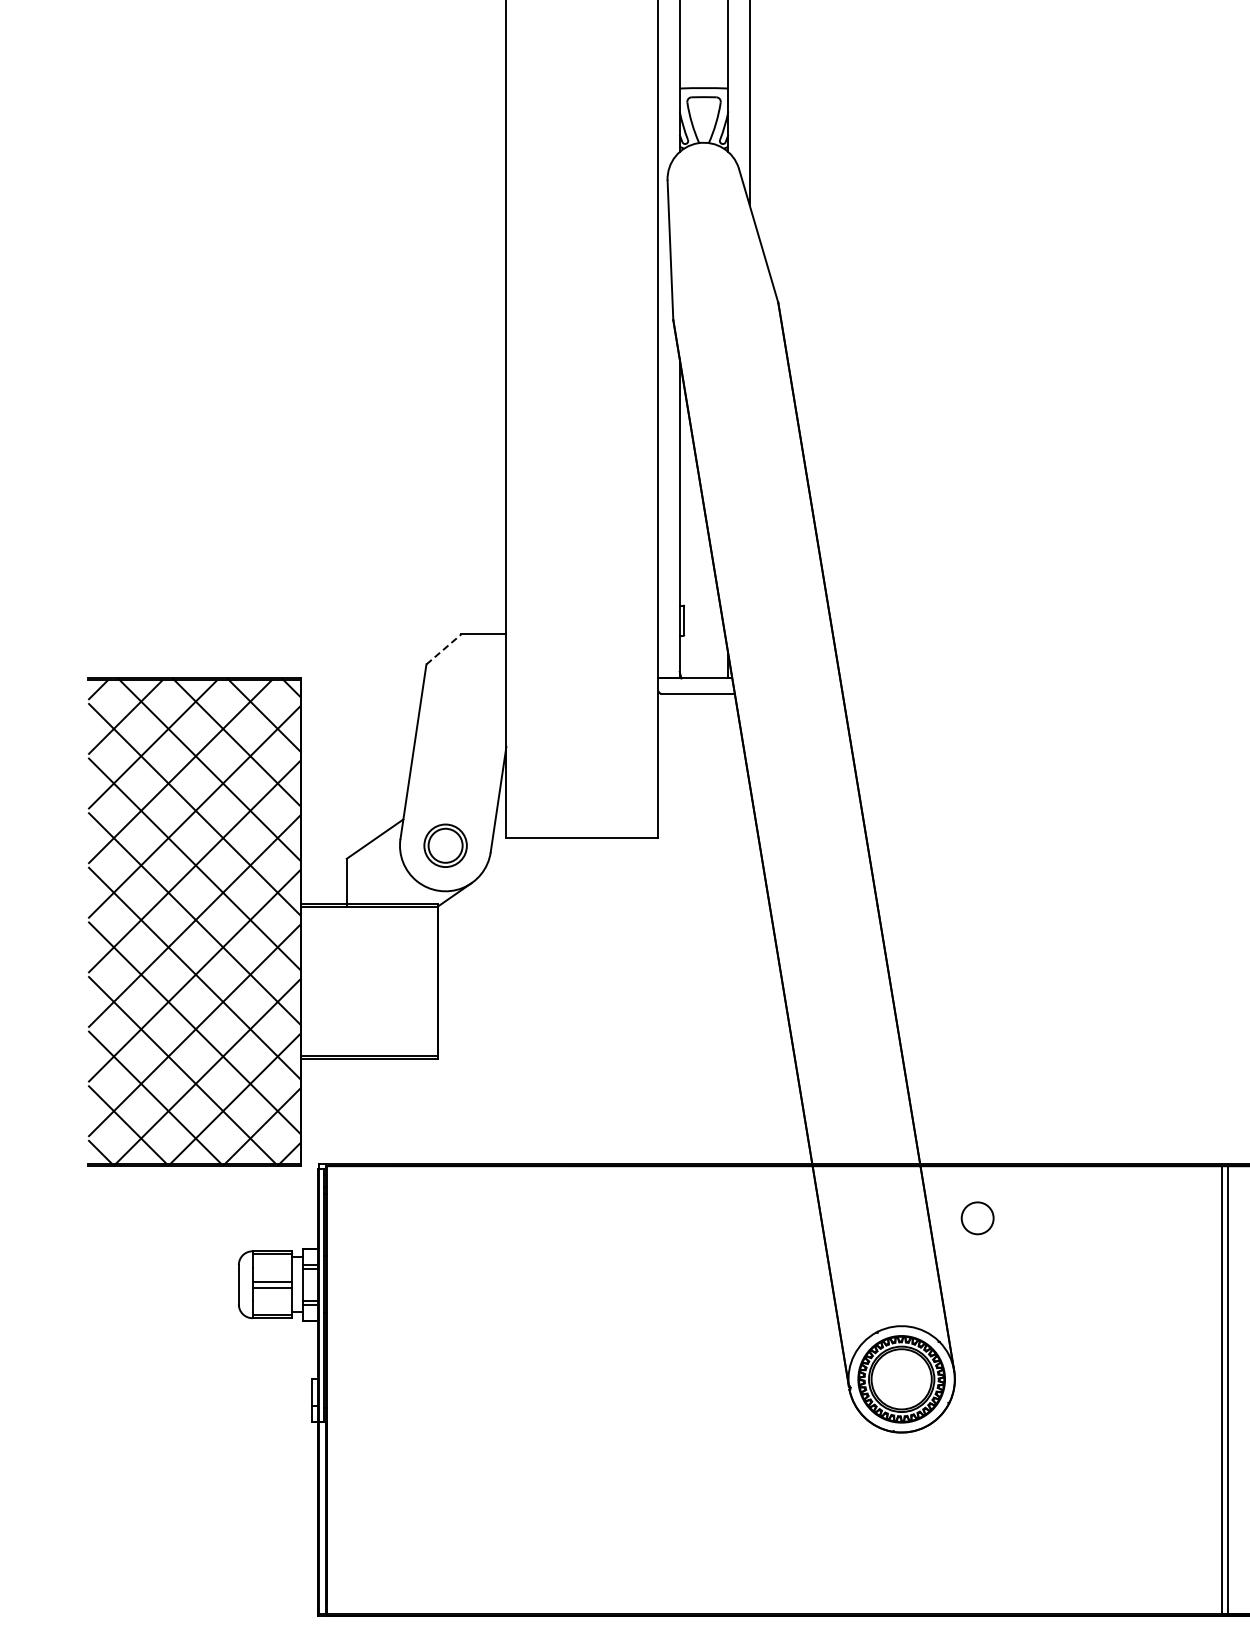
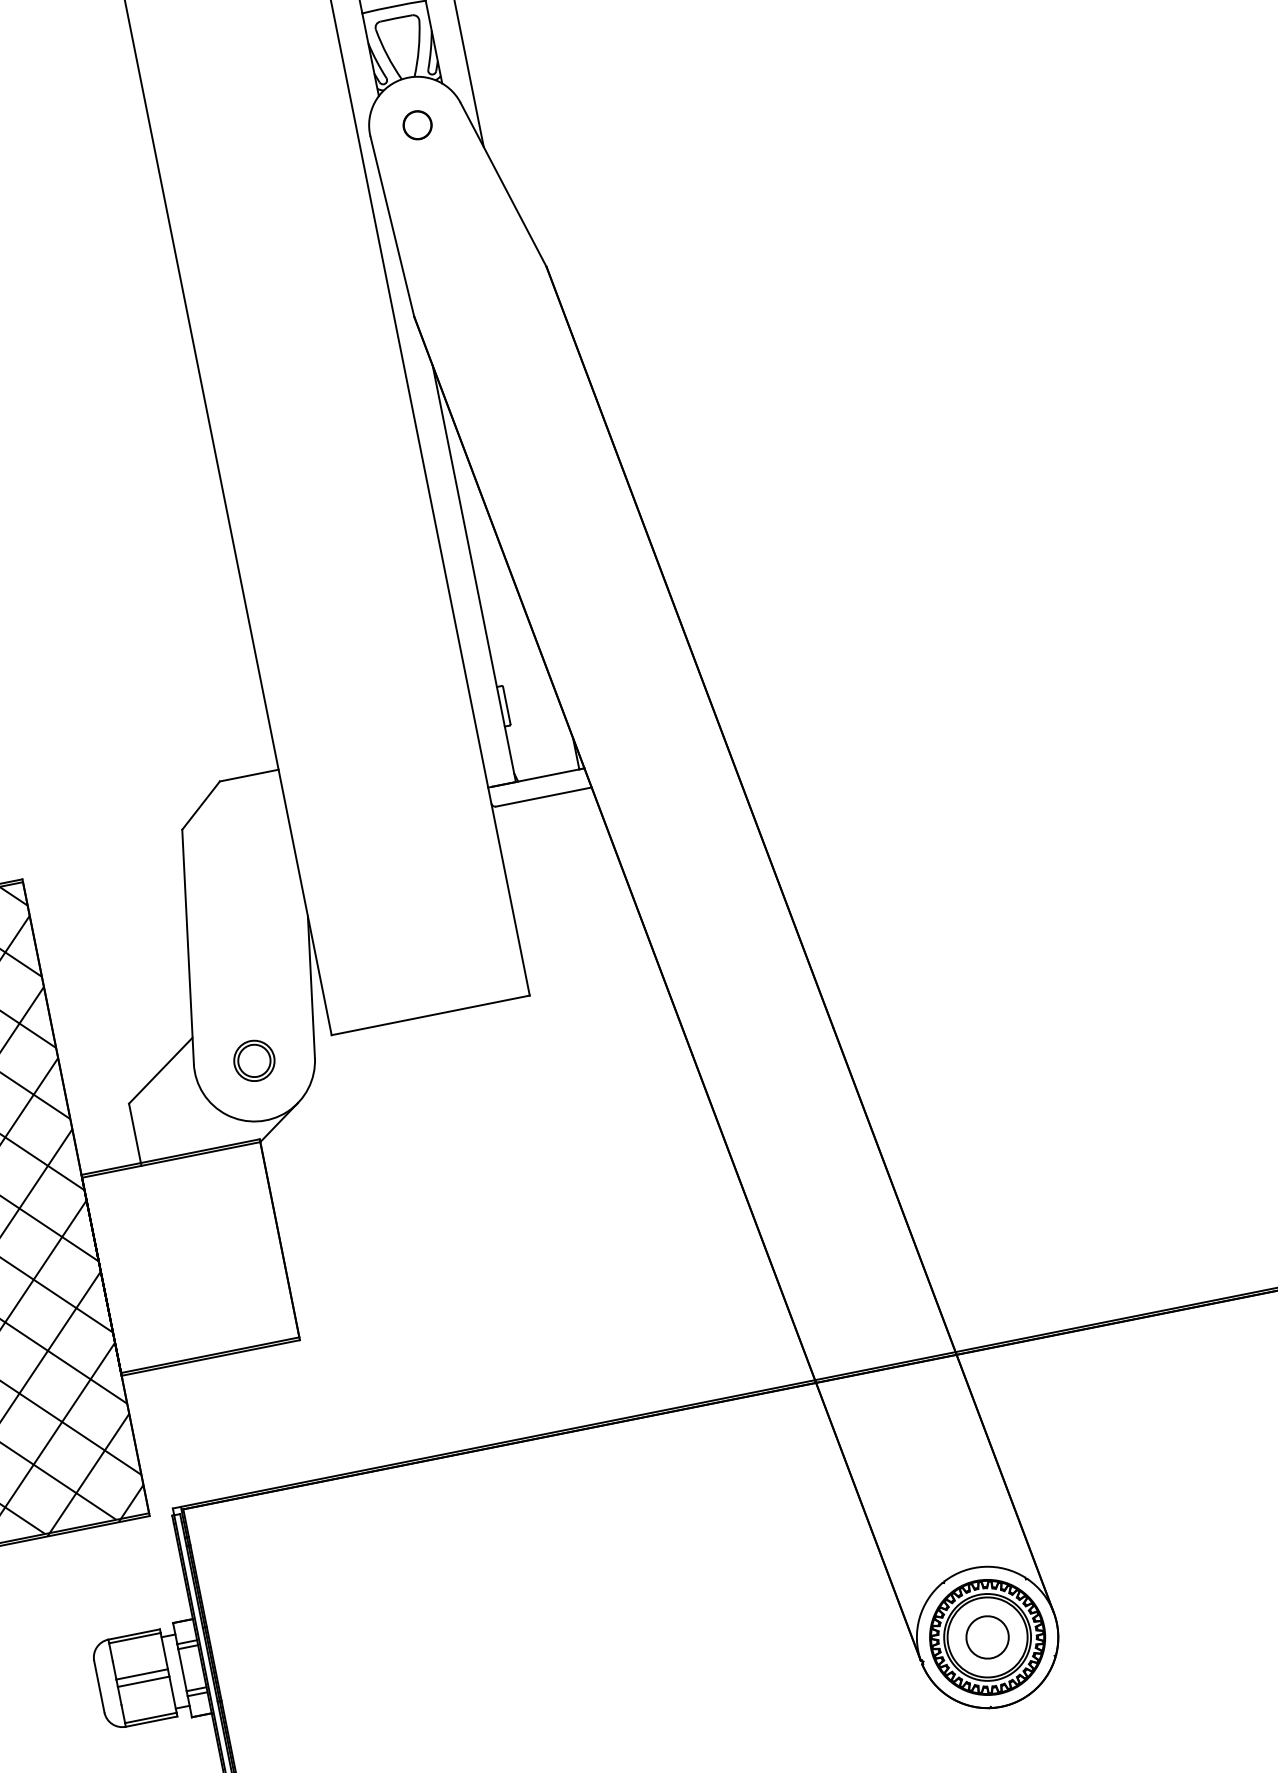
circle: (703, 178) -> (416, 124), added
line: (444, 649) -> (201, 805), dashed -> solid
part: (445, 845) -> (254, 1060), size x0.71
circle: (977, 1218) -> (987, 1637), moved

